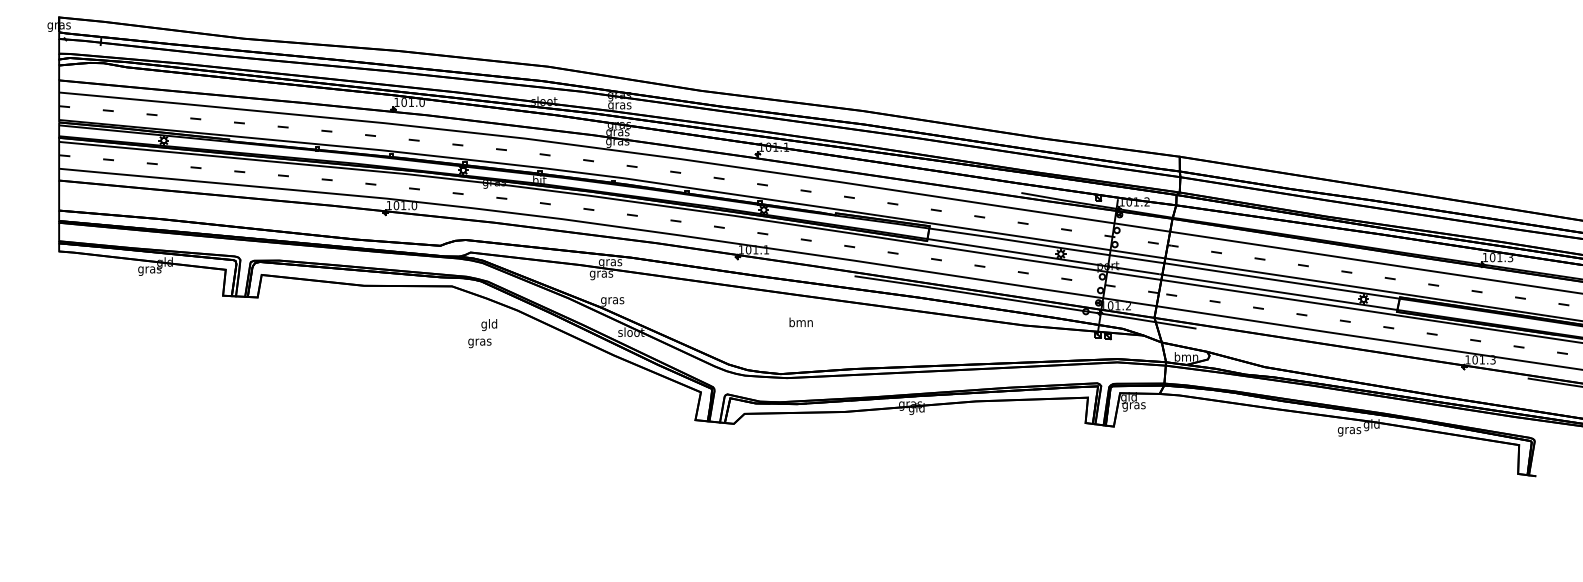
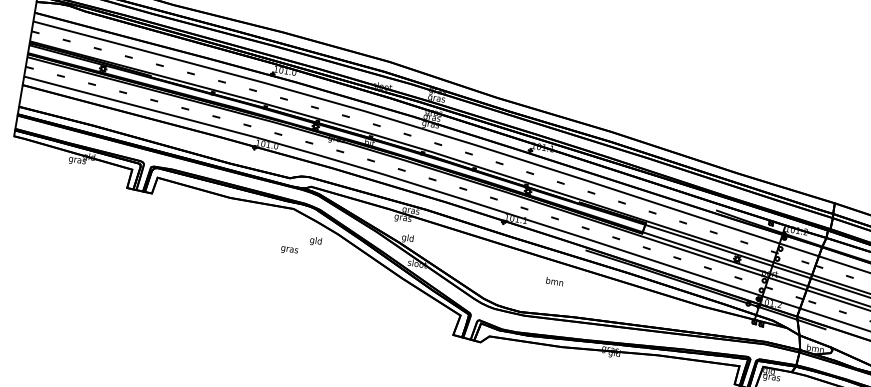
text: (612, 300) -> (407, 238), gras -> gld
text: (800, 322) -> (554, 281), moved
text: (479, 343) -> (289, 250), moved

